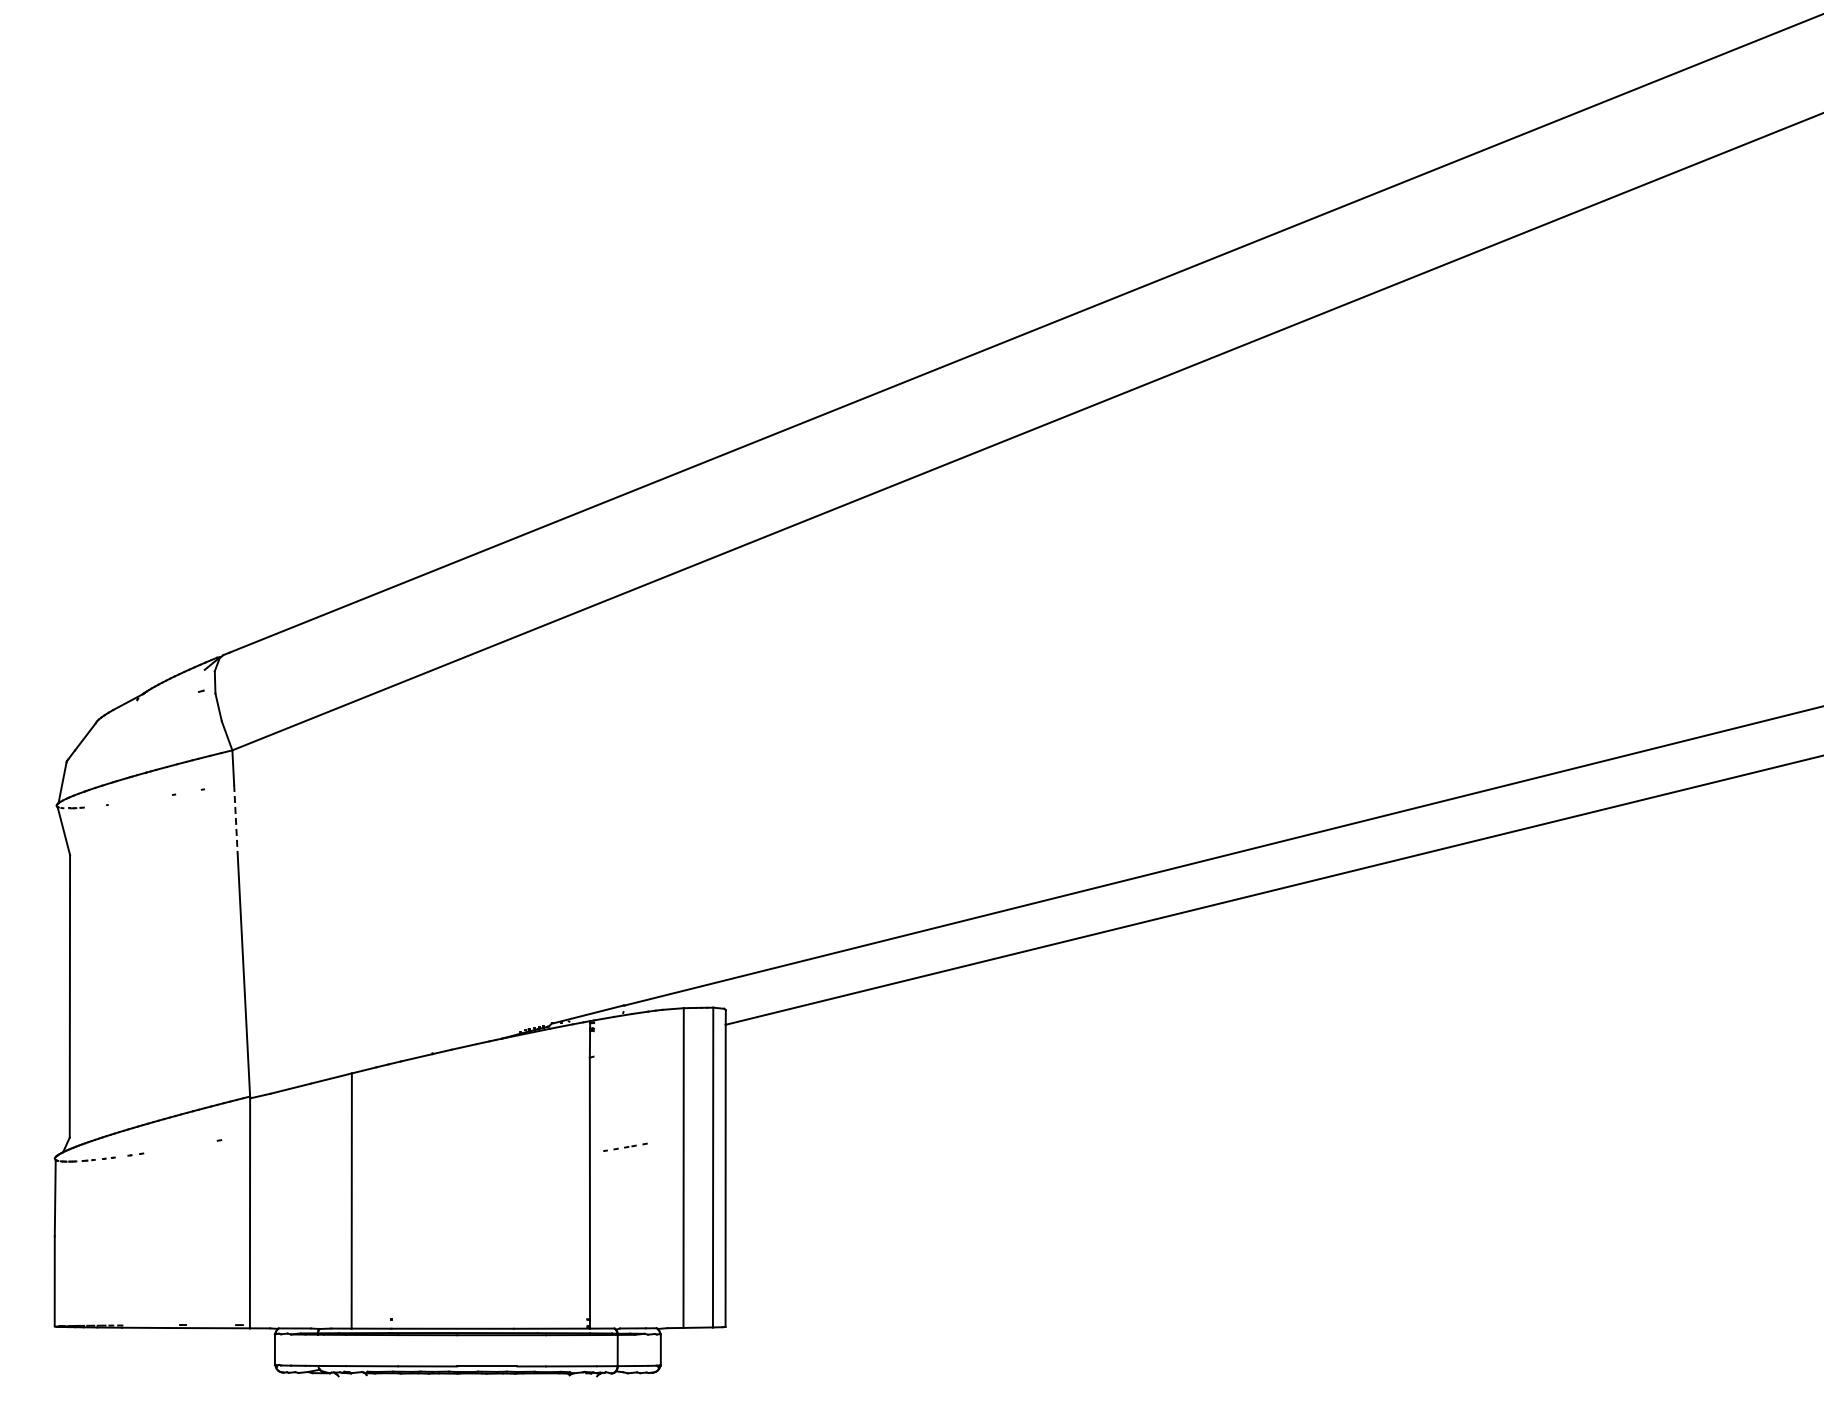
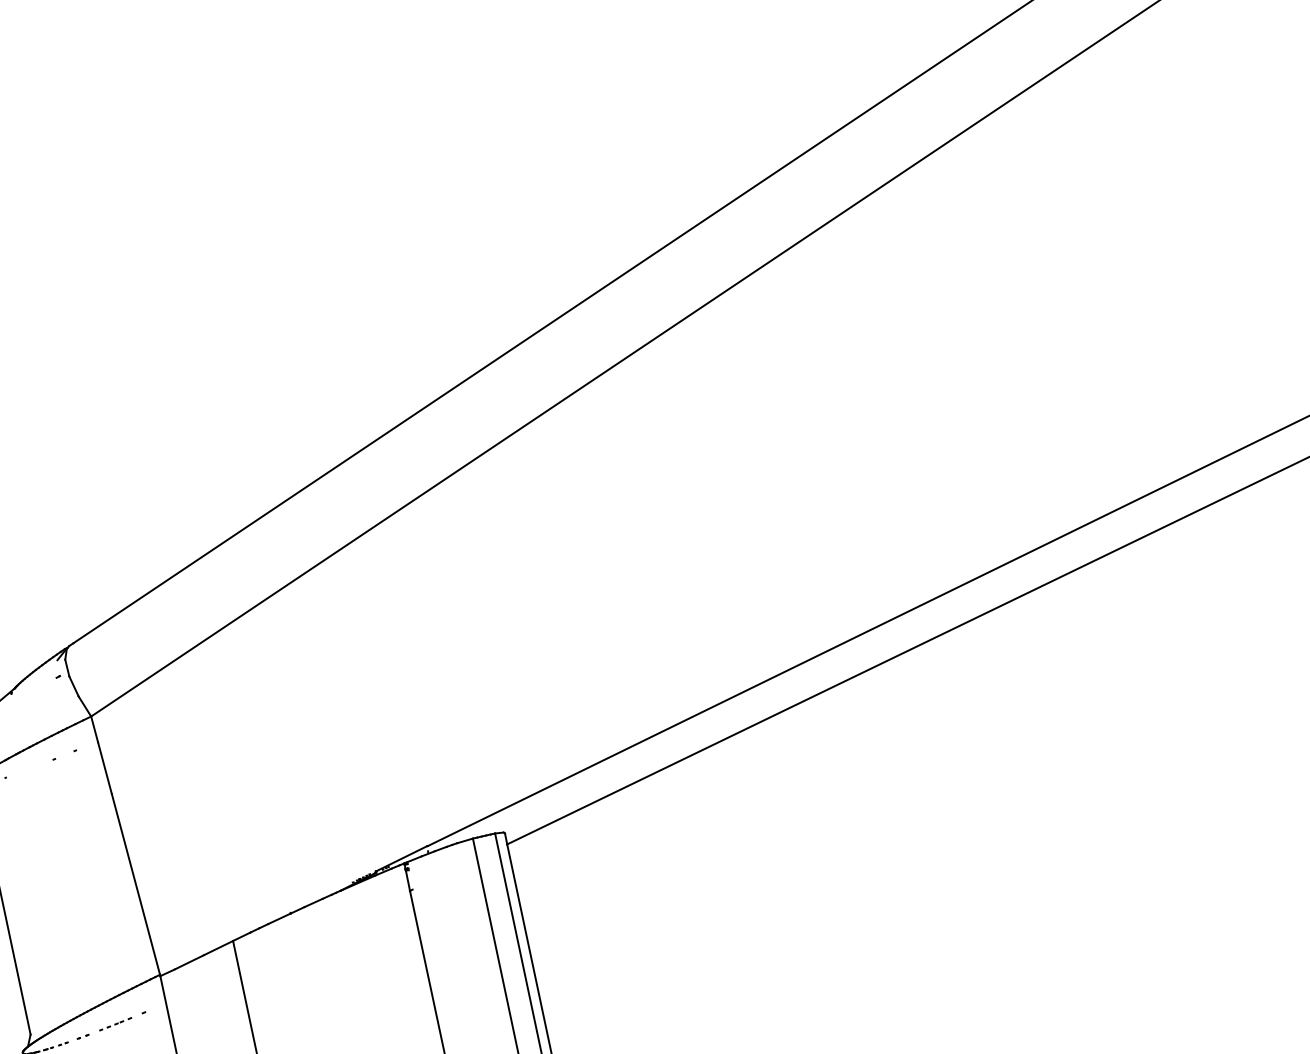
line: (235, 819) -> (104, 768), dashed -> solid
part: (625, 1146) -> (115, 1023), moved

